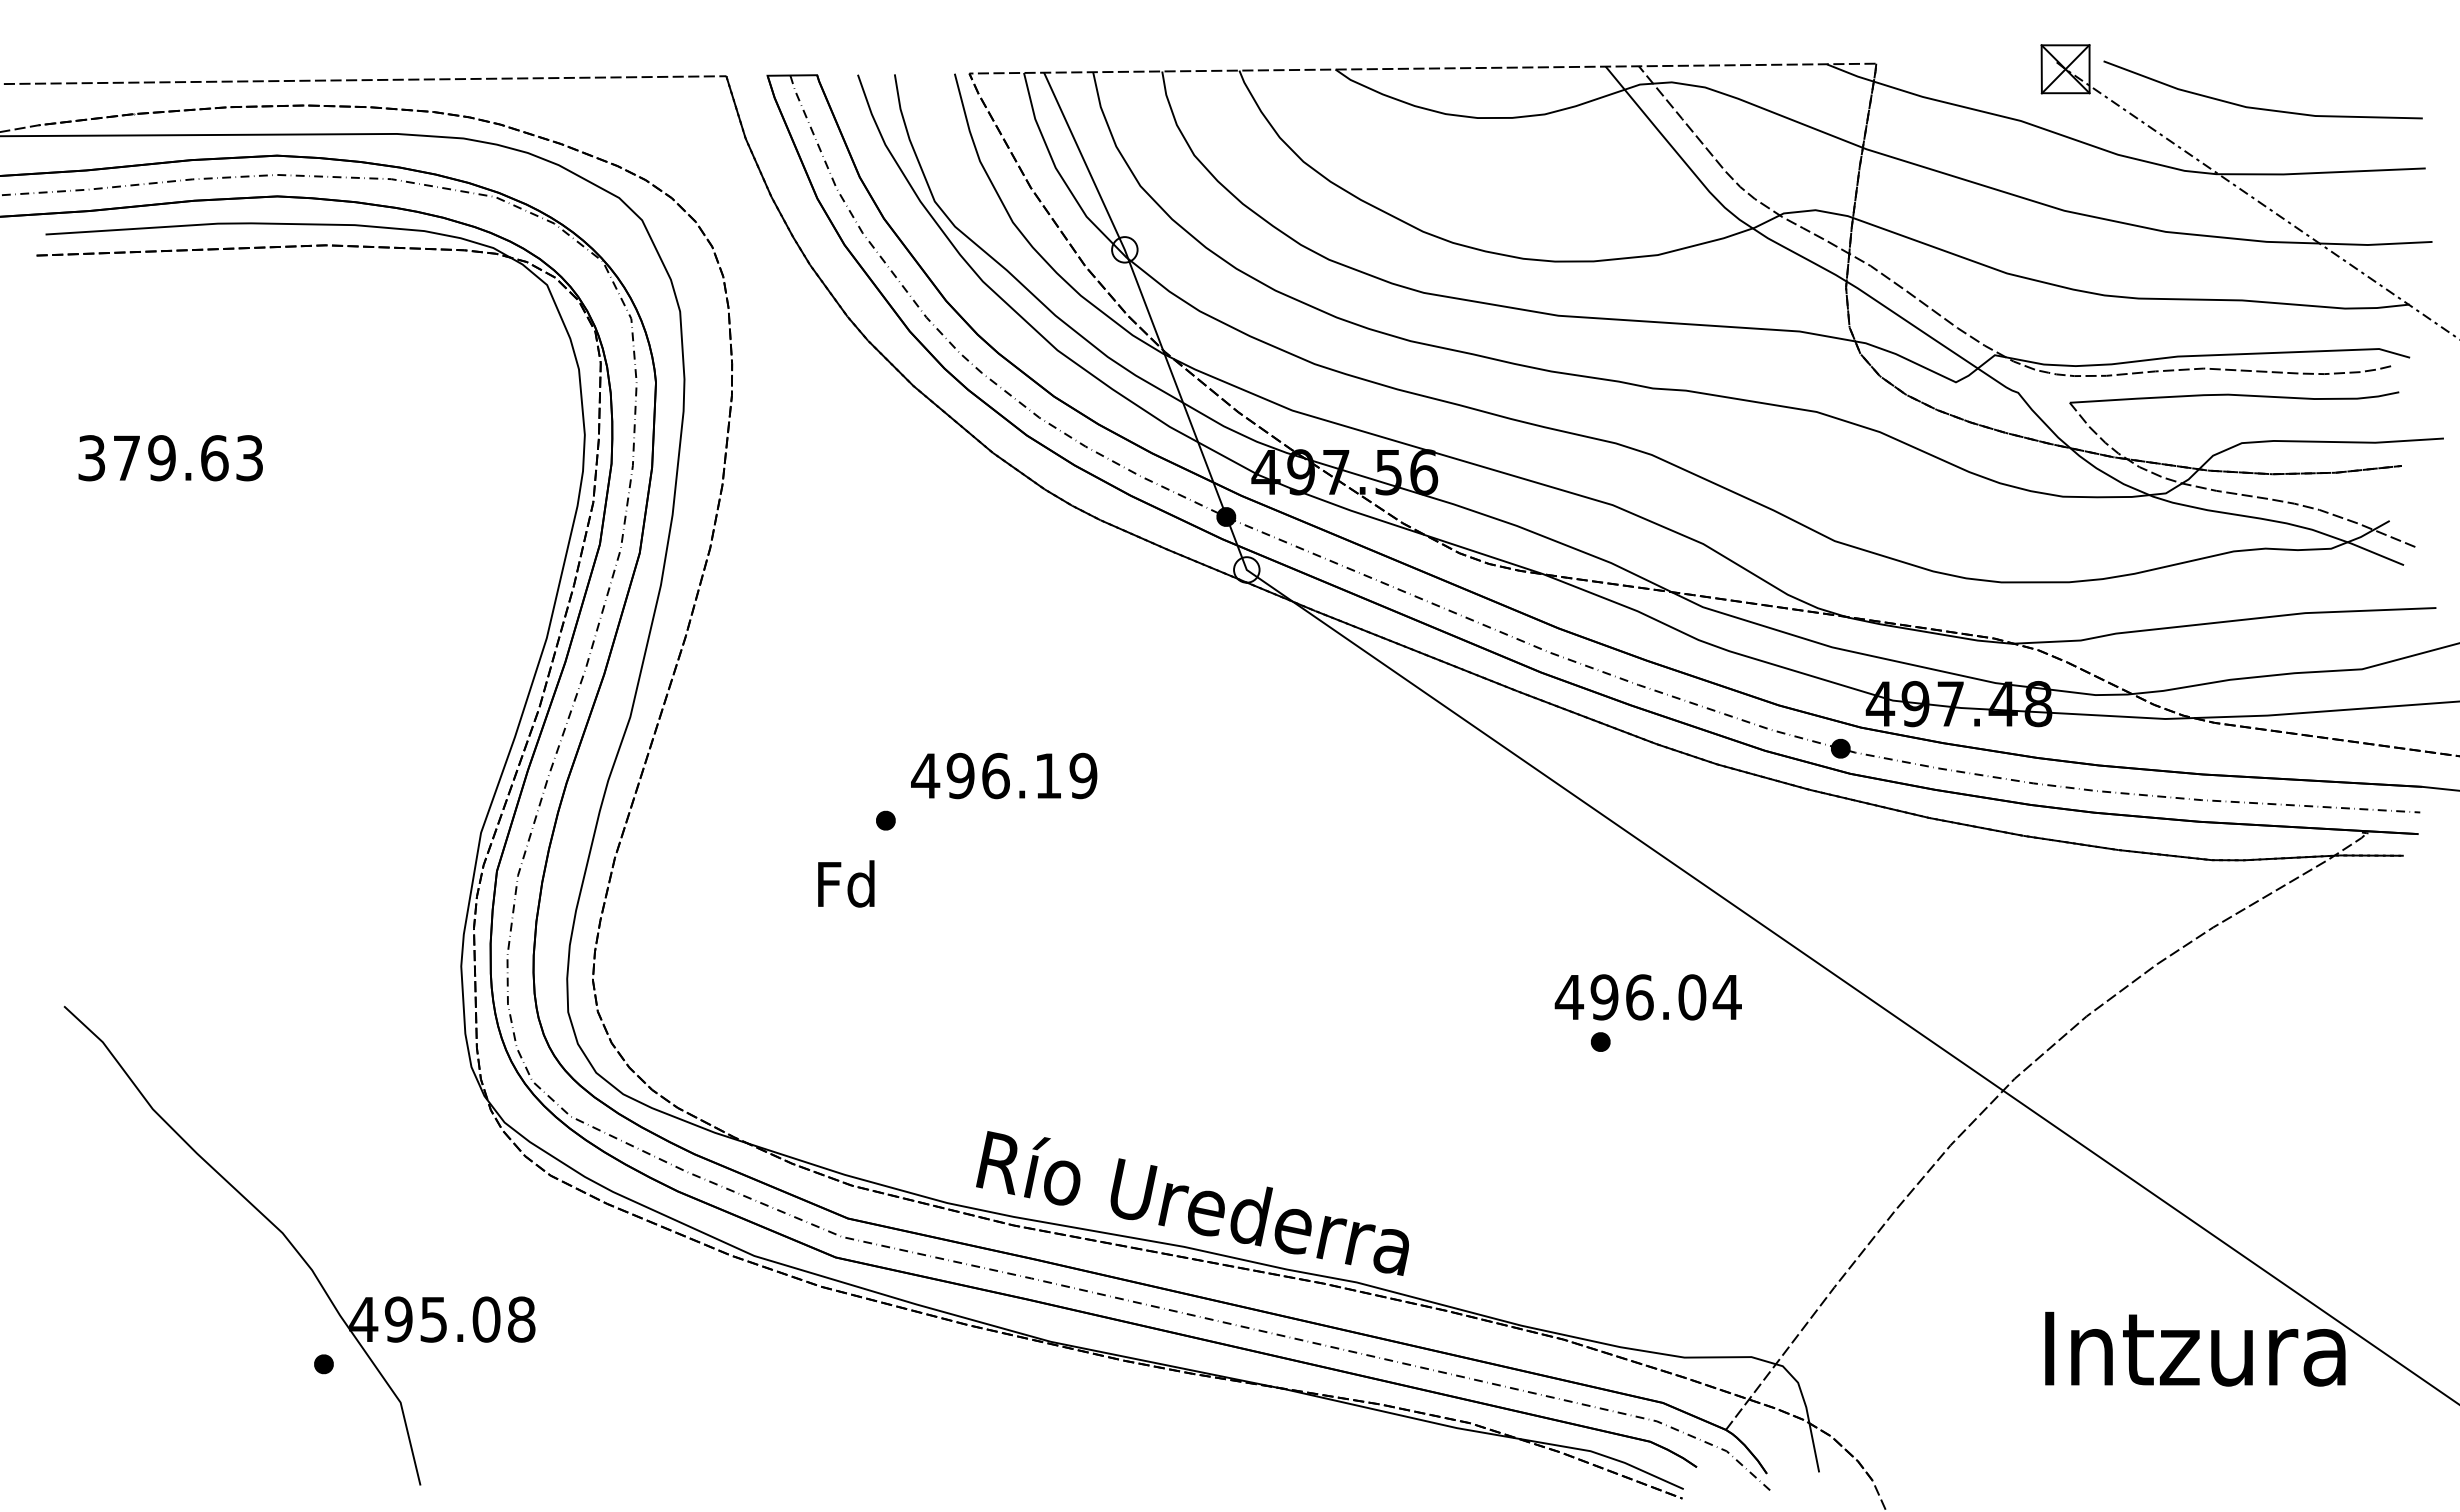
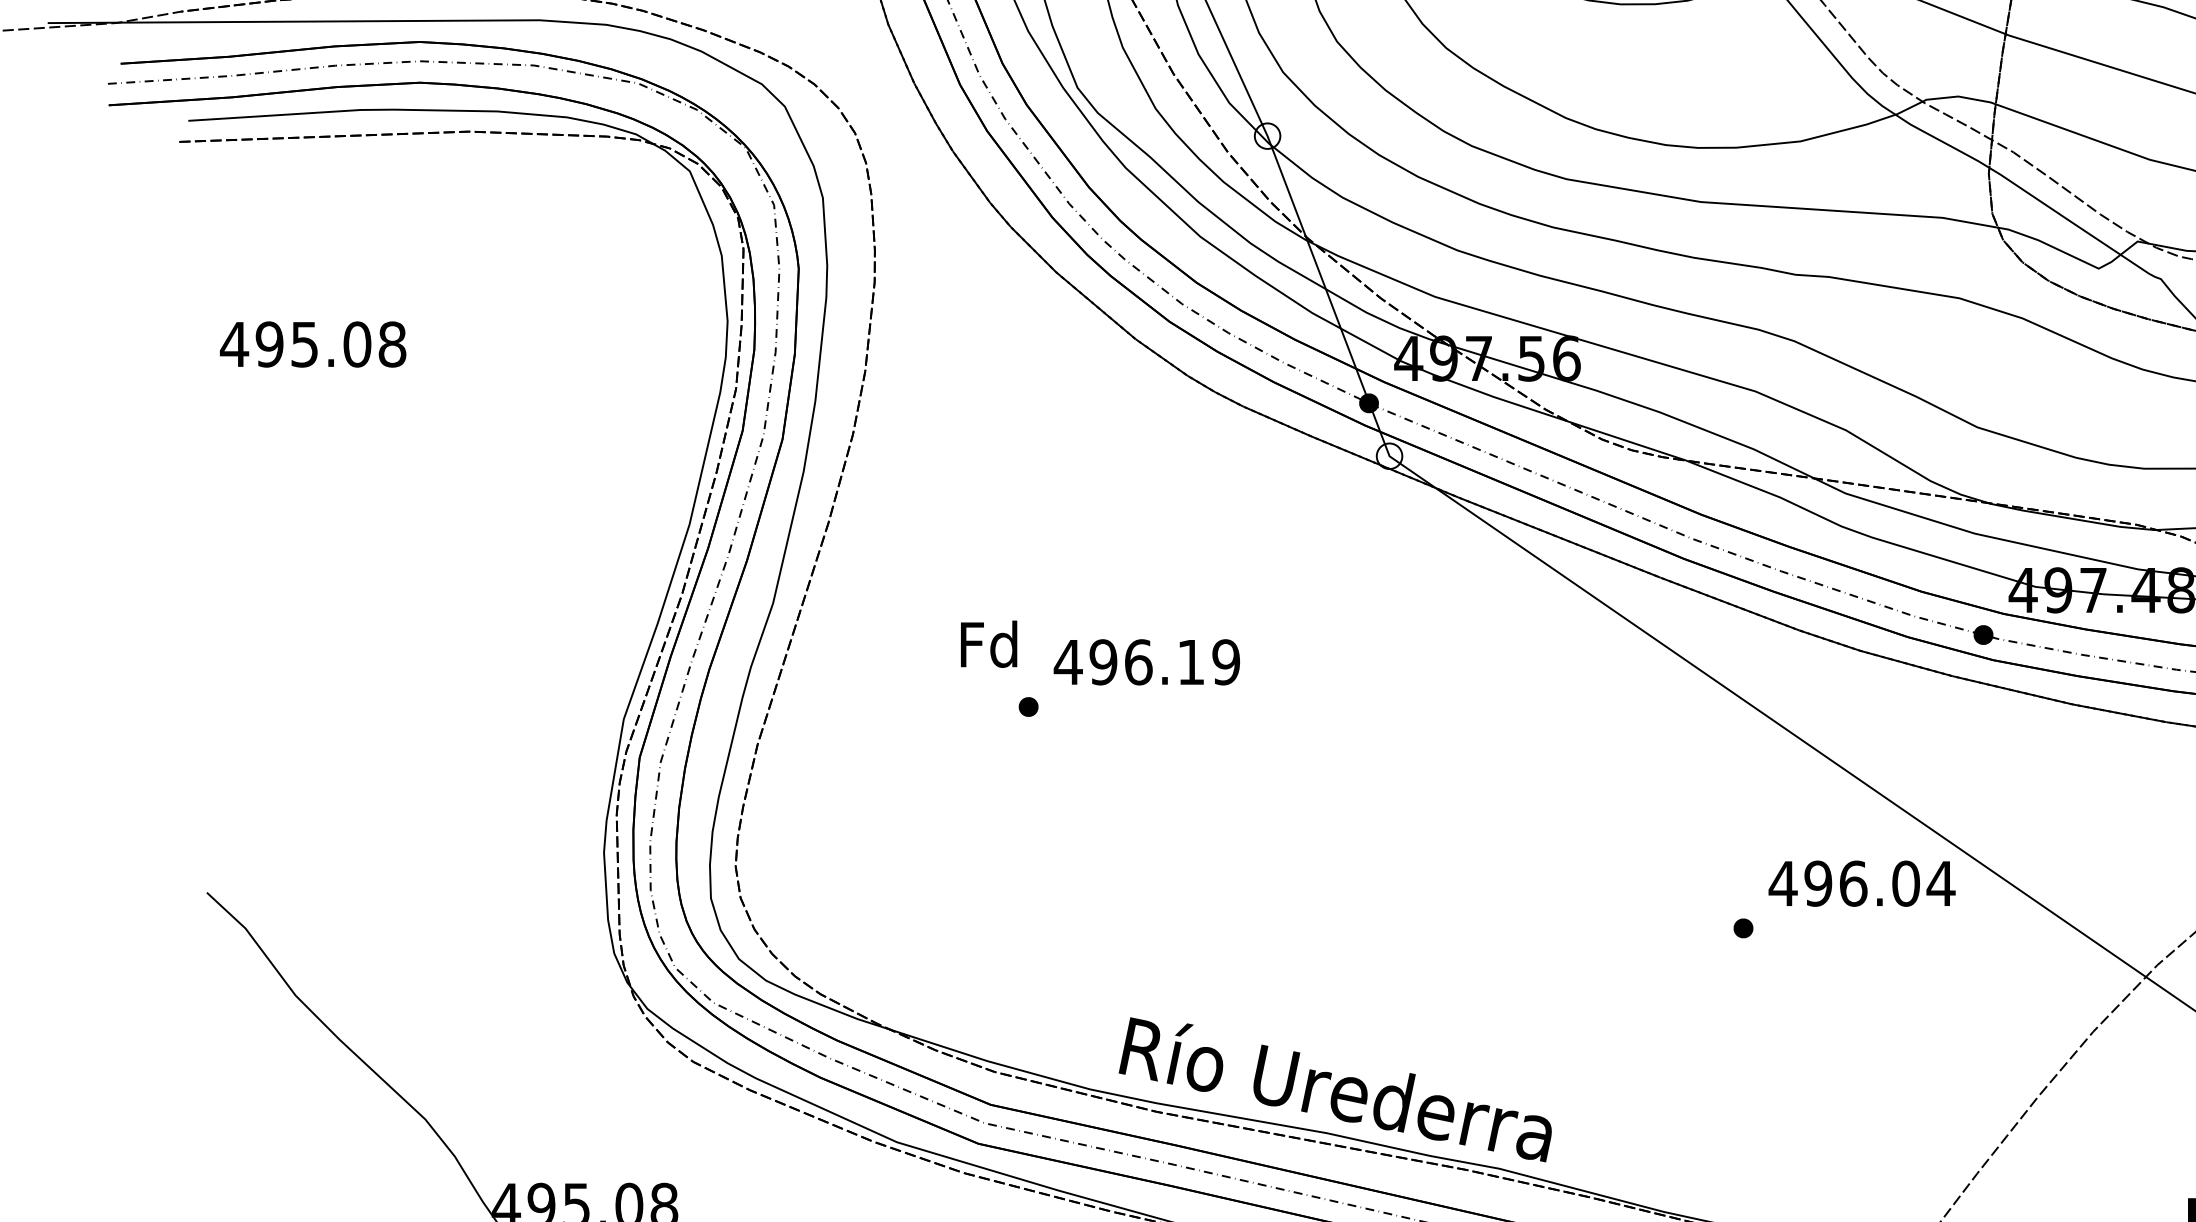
text: (170, 458) -> (313, 344), 379.63 -> 495.08
text: (846, 883) -> (989, 643), moved
text: (1647, 997) -> (1861, 883), moved

